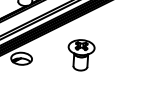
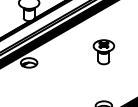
part: (80, 55) -> (103, 52), moved

